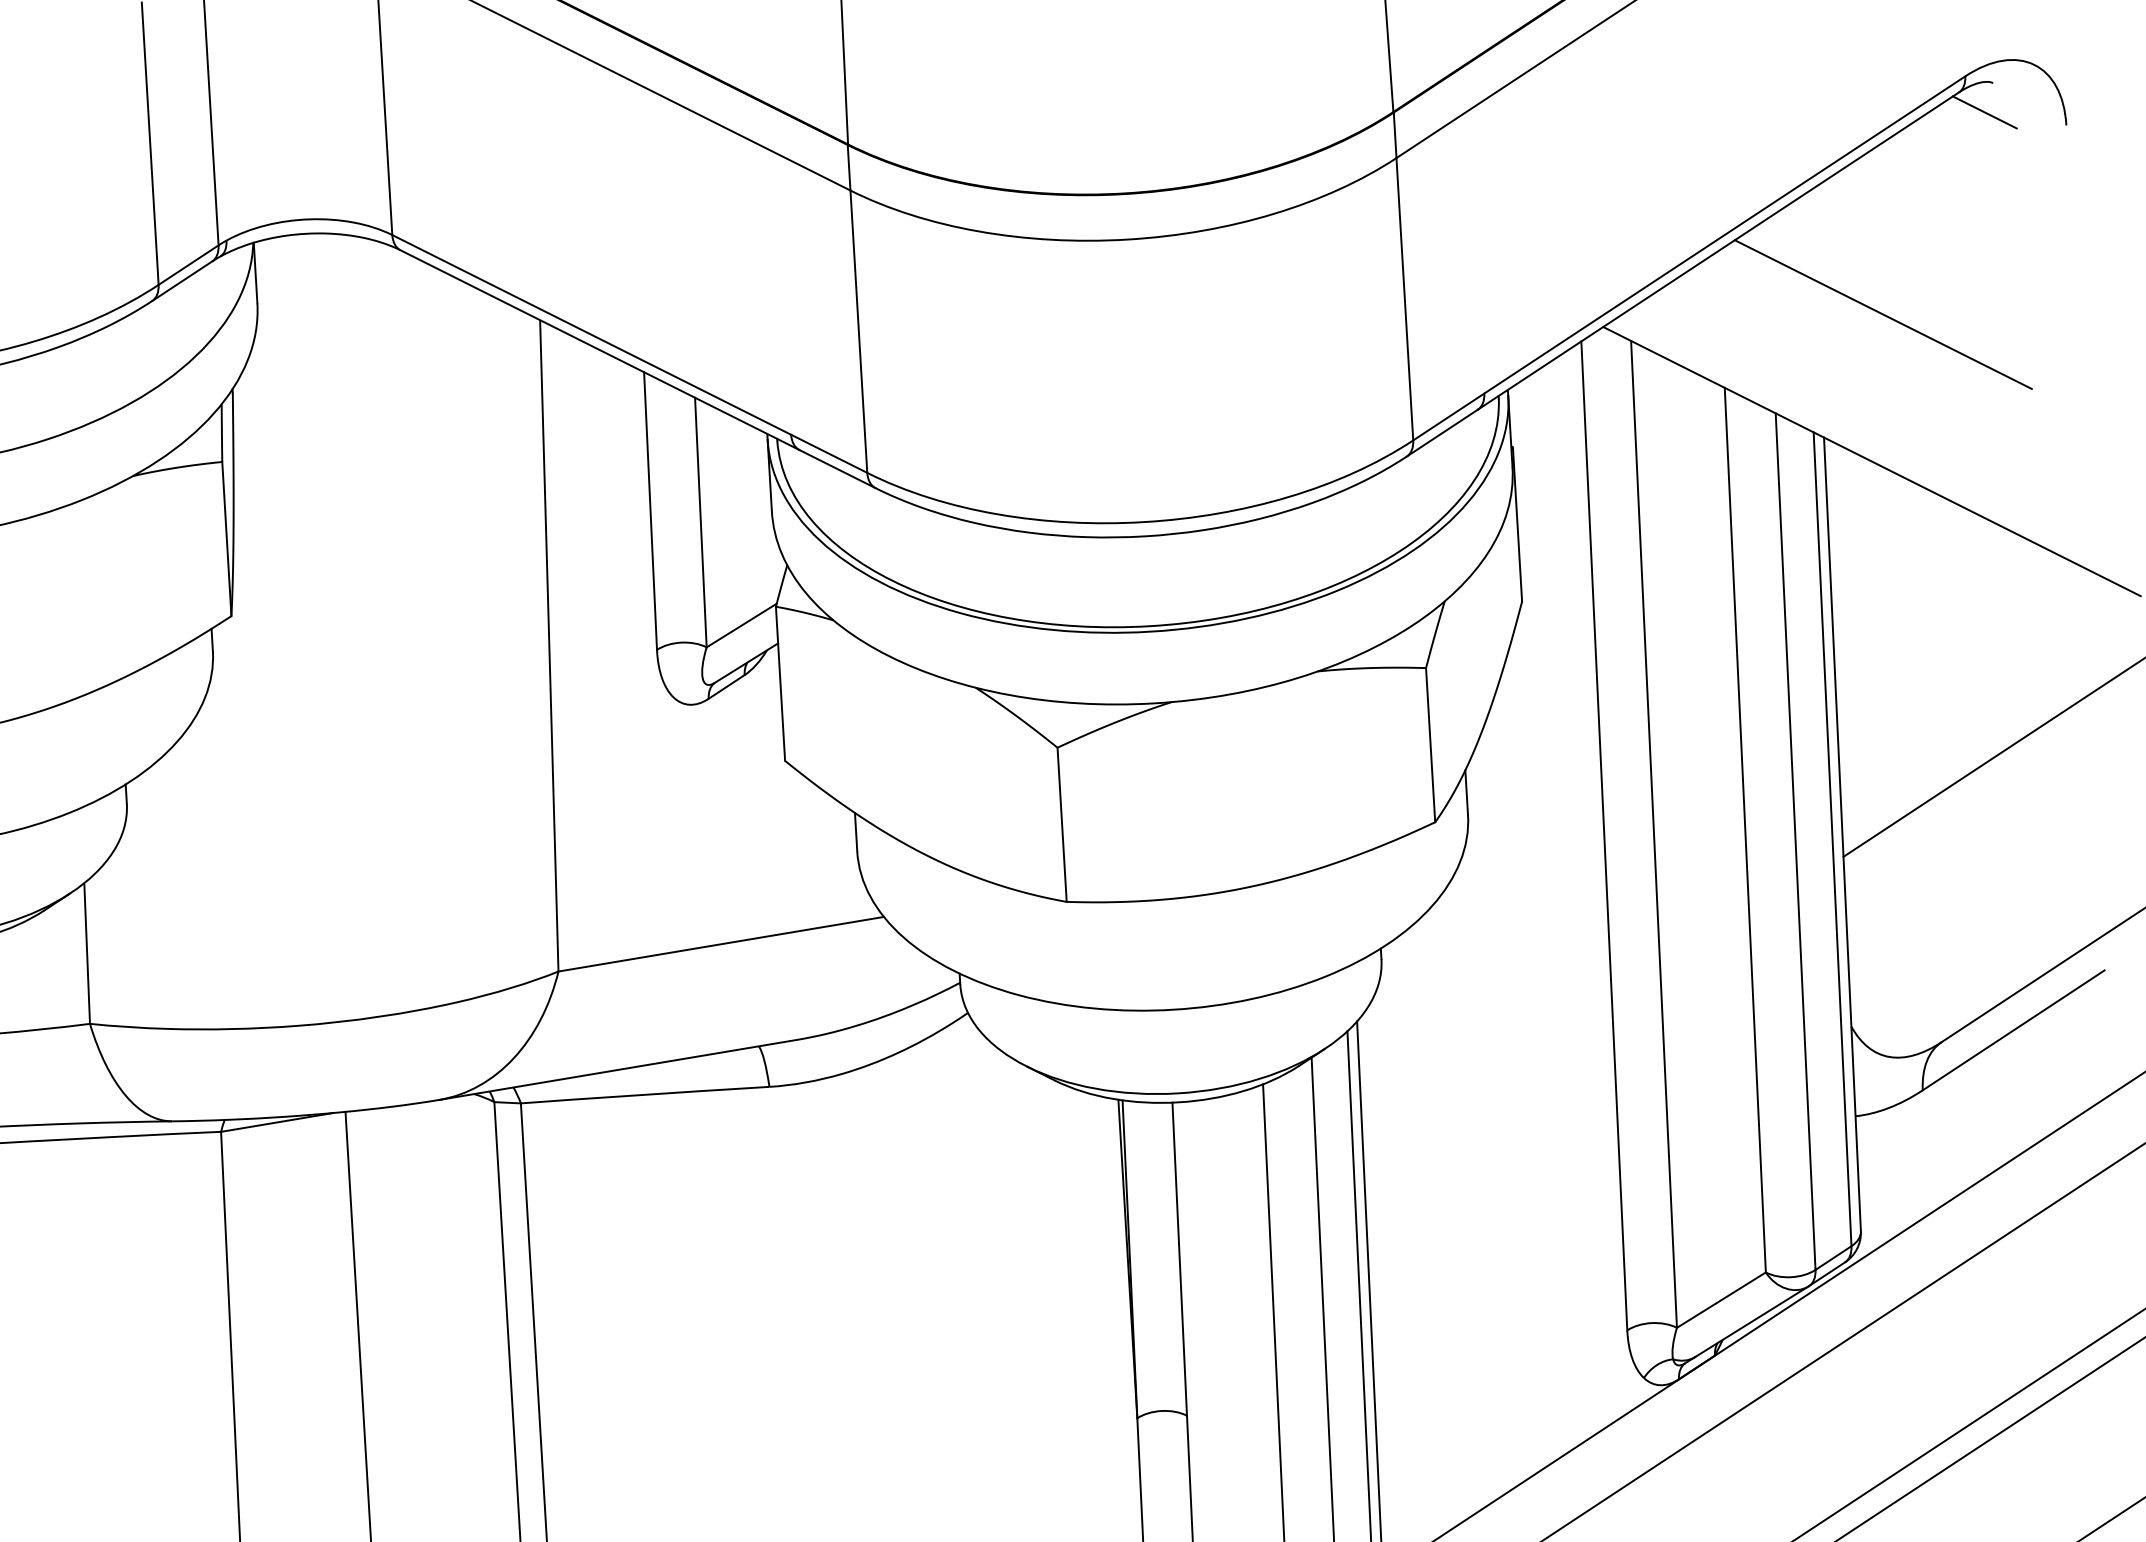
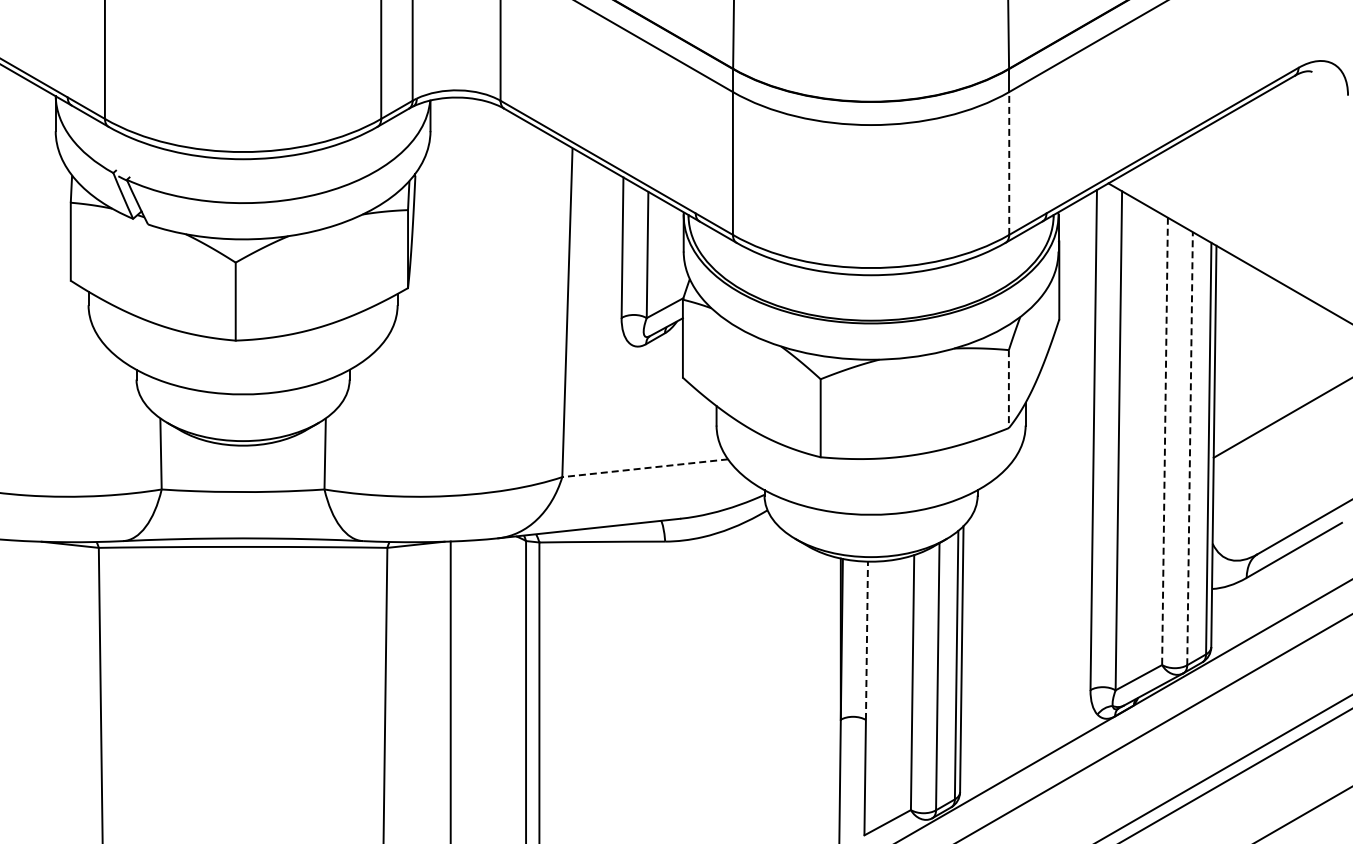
line: (1983, 112) -> (1306, 86), removed
line: (1405, 297) -> (1009, 162), solid -> dashed
line: (1882, 314) -> (1249, 185), removed
line: (1429, 745) -> (1008, 389), solid -> dashed
line: (1746, 830) -> (1165, 441), solid -> dashed
line: (1796, 841) -> (1190, 448), solid -> dashed
line: (719, 944) -> (644, 468), solid -> dashed
line: (1178, 1258) -> (866, 640), solid -> dashed

